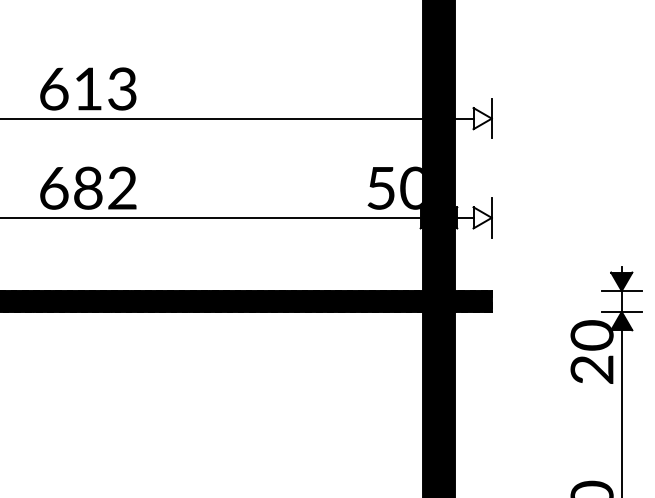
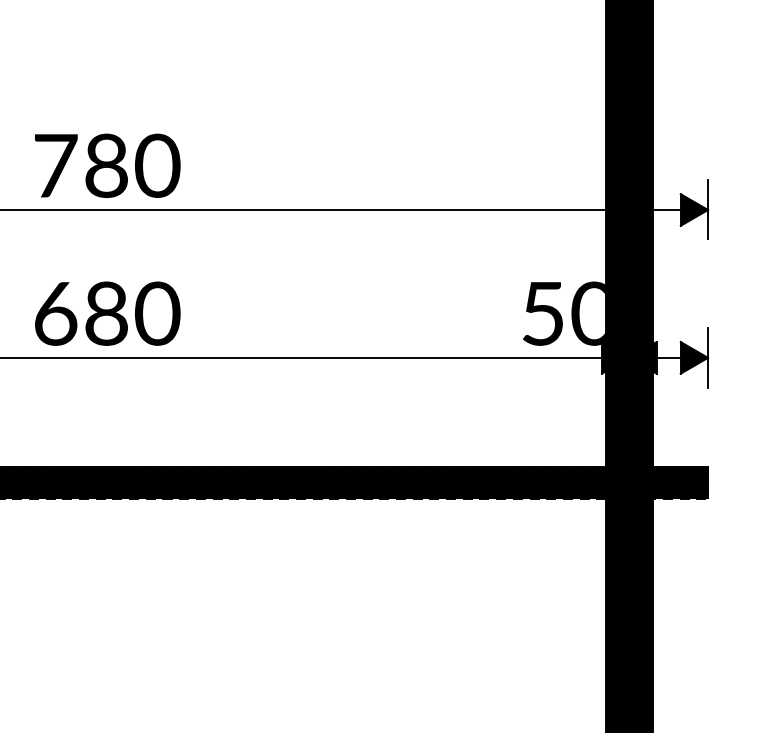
text: (88, 88) -> (106, 165), 613 -> 780
fill: (482, 118) -> (694, 209), added
text: (122, 187) -> (157, 312), 682 -> 680
fill: (482, 217) -> (694, 357), added

